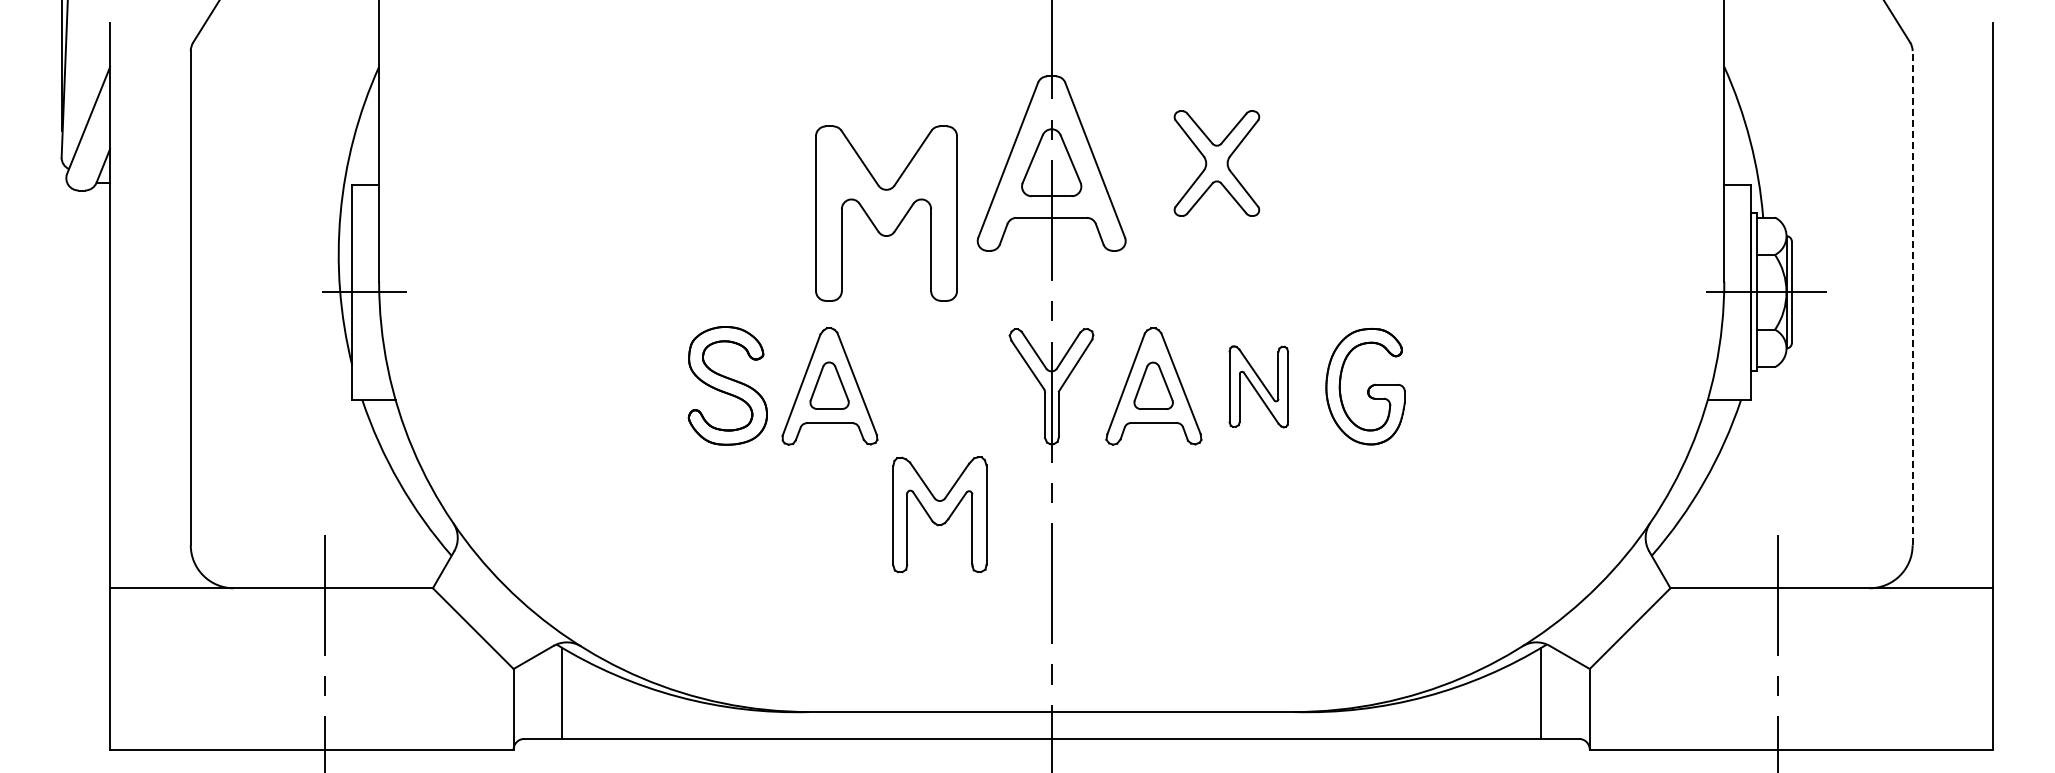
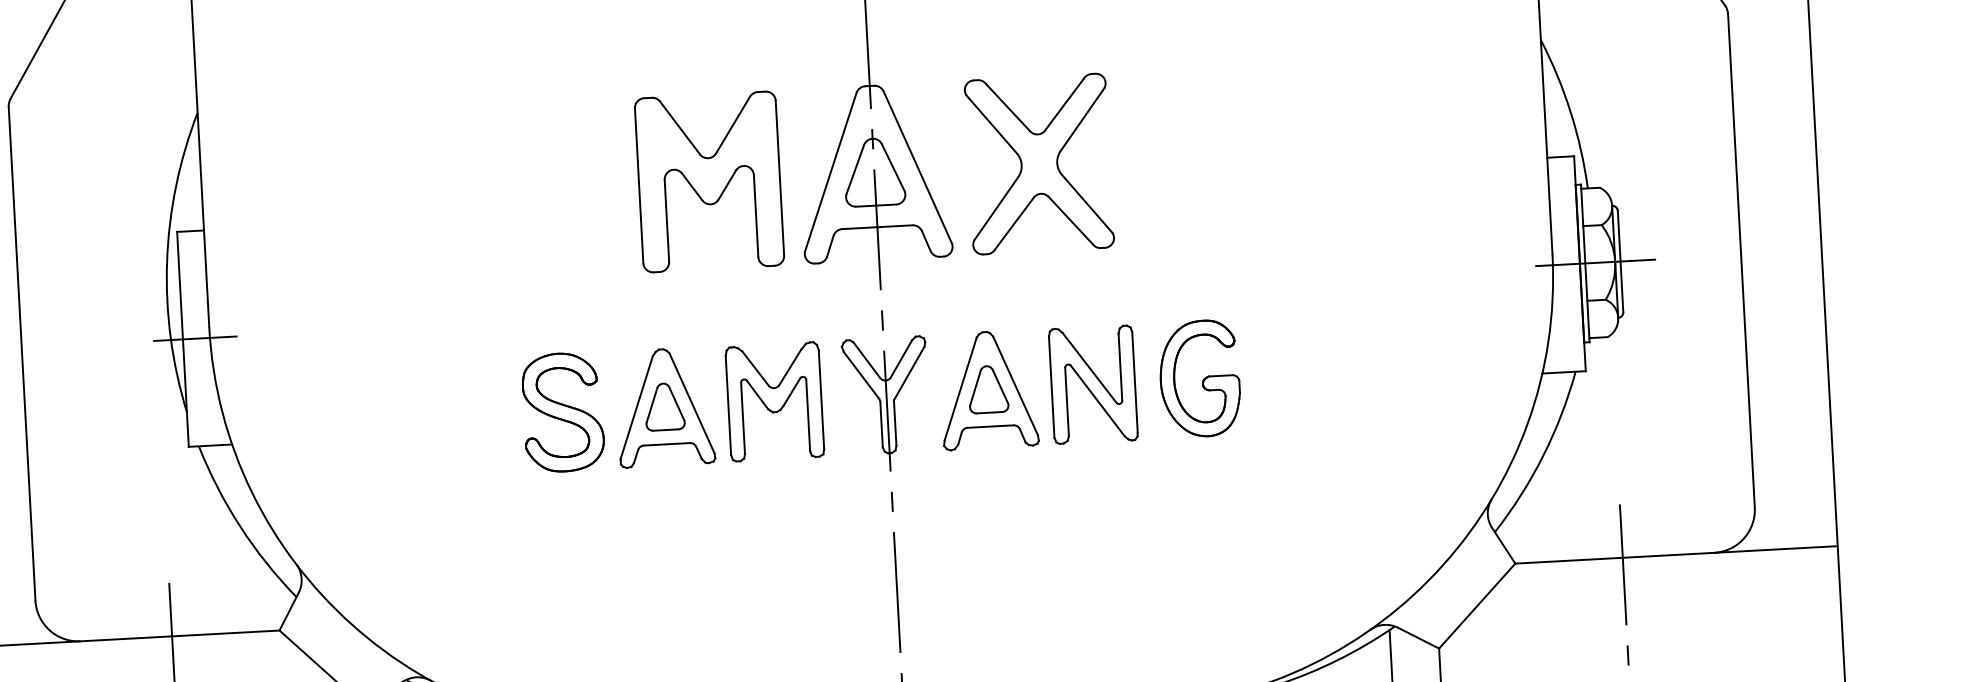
part: (1216, 163) -> (1039, 164), size x1.67
part: (886, 213) -> (709, 181), moved
line: (1912, 297) -> (1741, 260), dashed -> solid
part: (1258, 386) -> (1093, 384), size x1.43
part: (939, 514) -> (774, 401), moved

